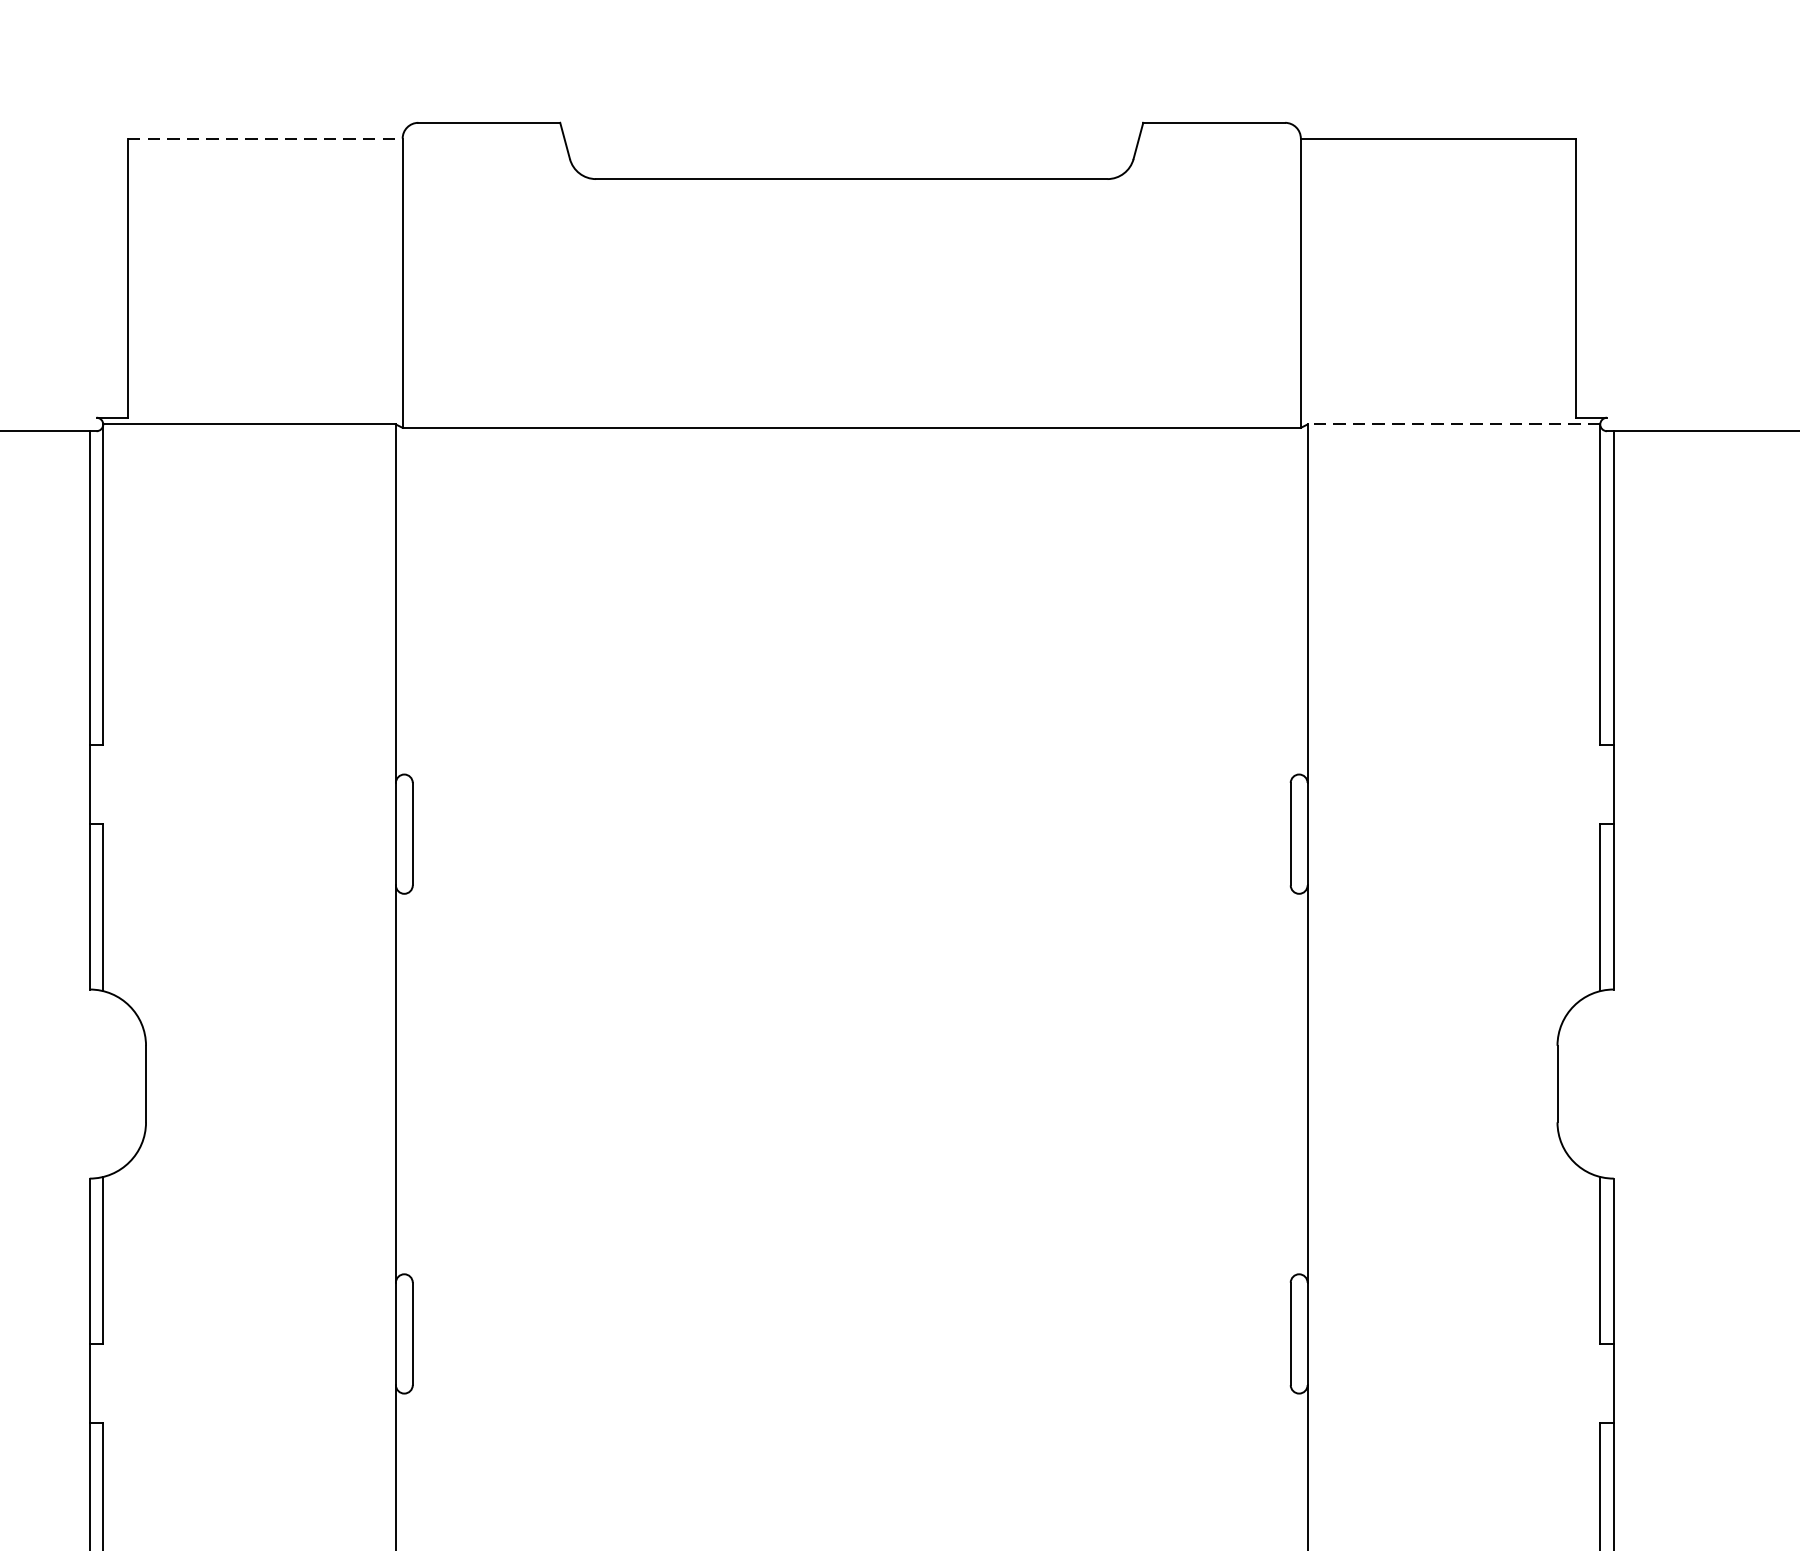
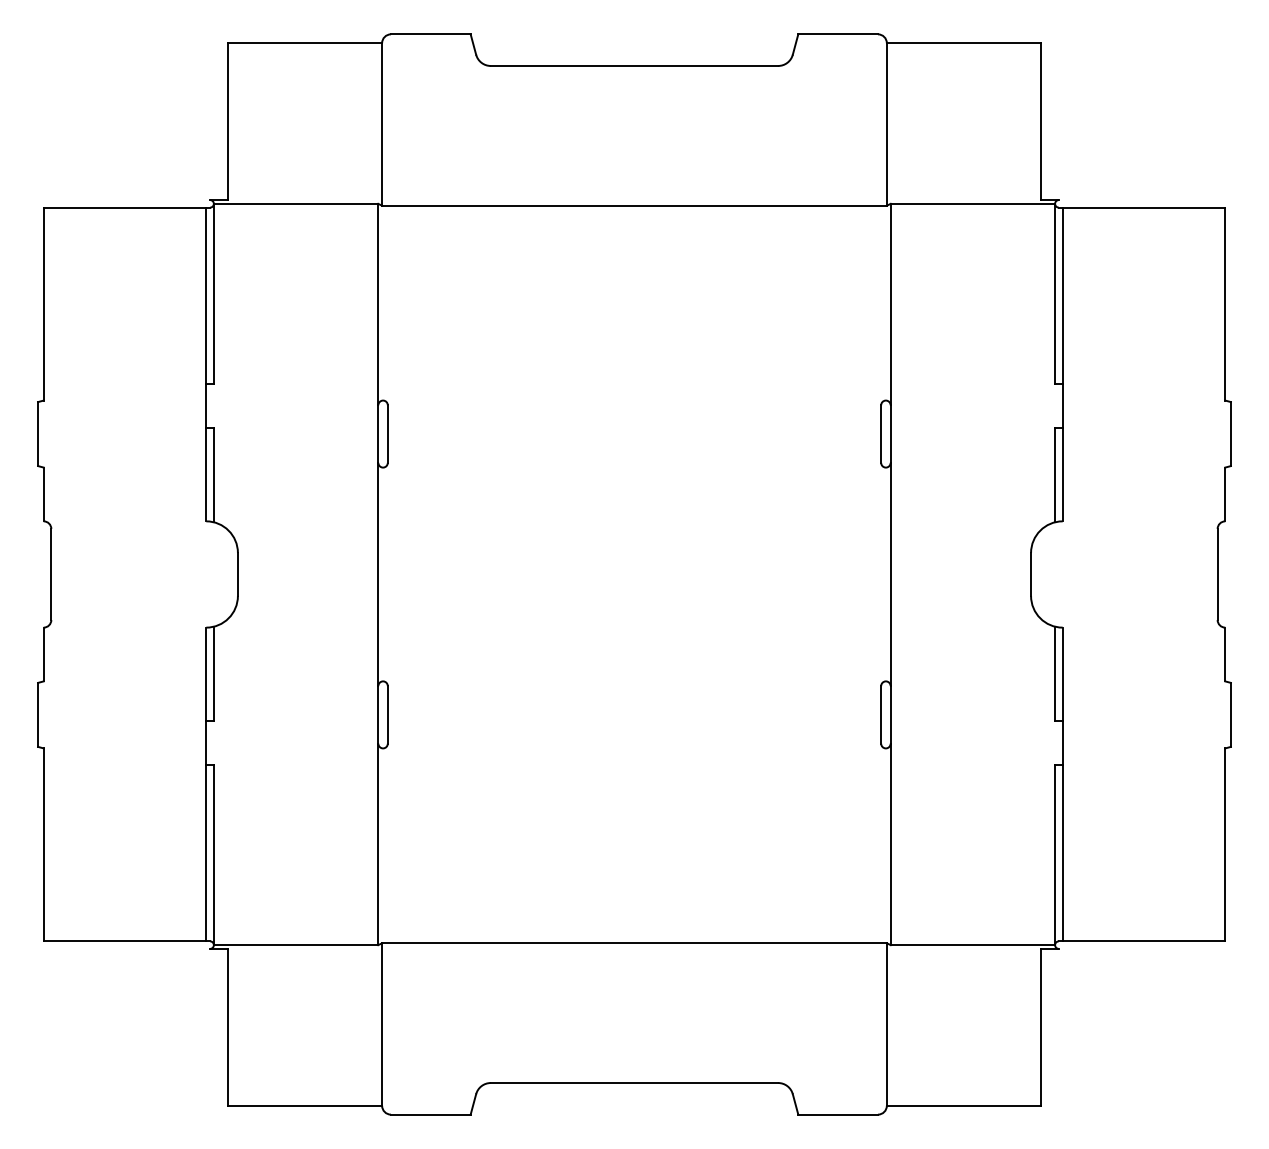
line: (266, 139) -> (305, 43), dashed -> solid
line: (1453, 423) -> (972, 203), dashed -> solid

